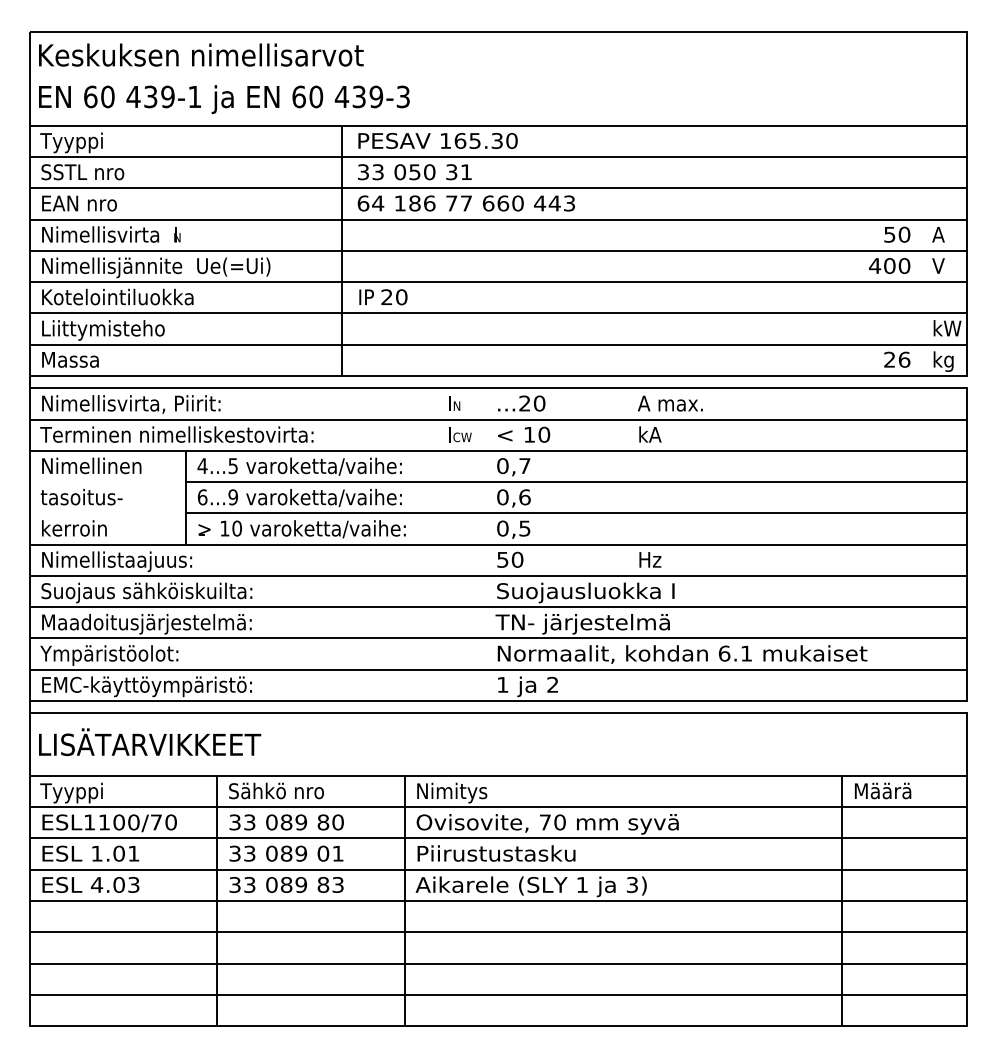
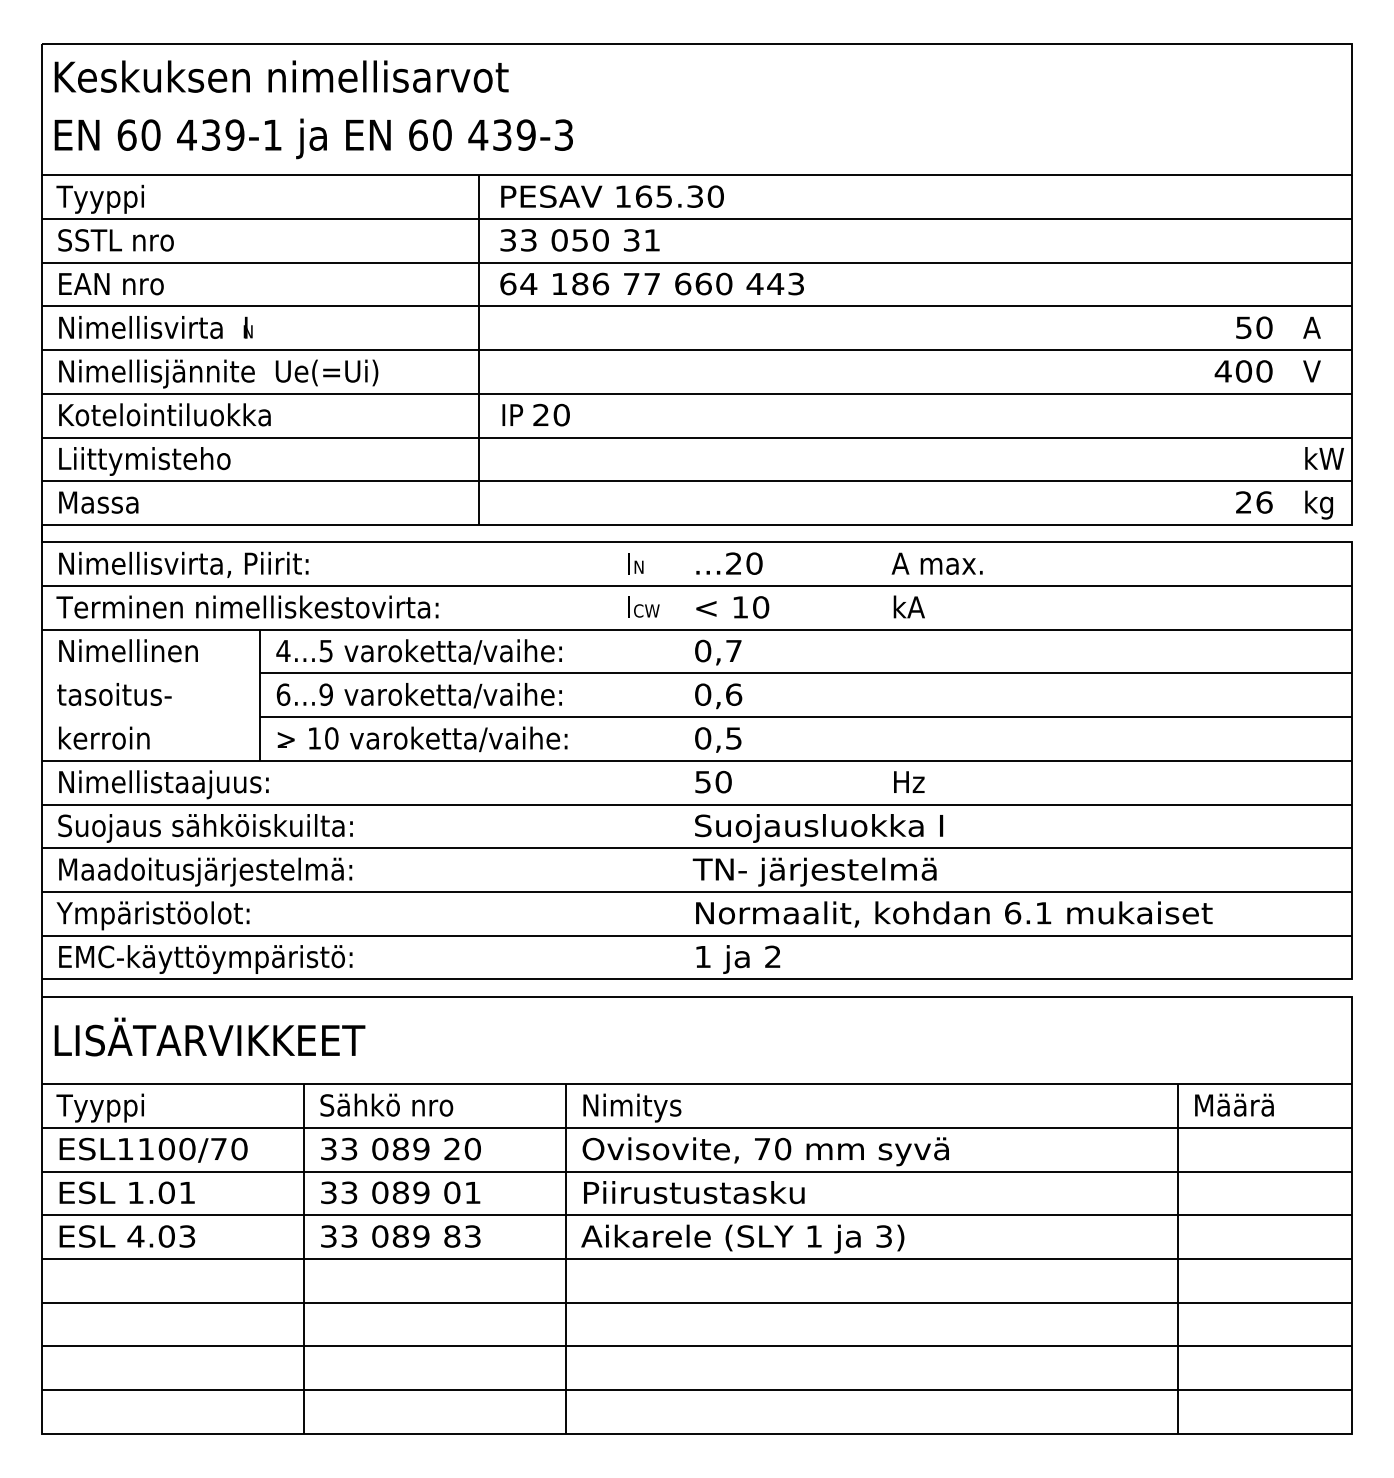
text: (323, 821) -> (452, 1148), 80 -> 20

